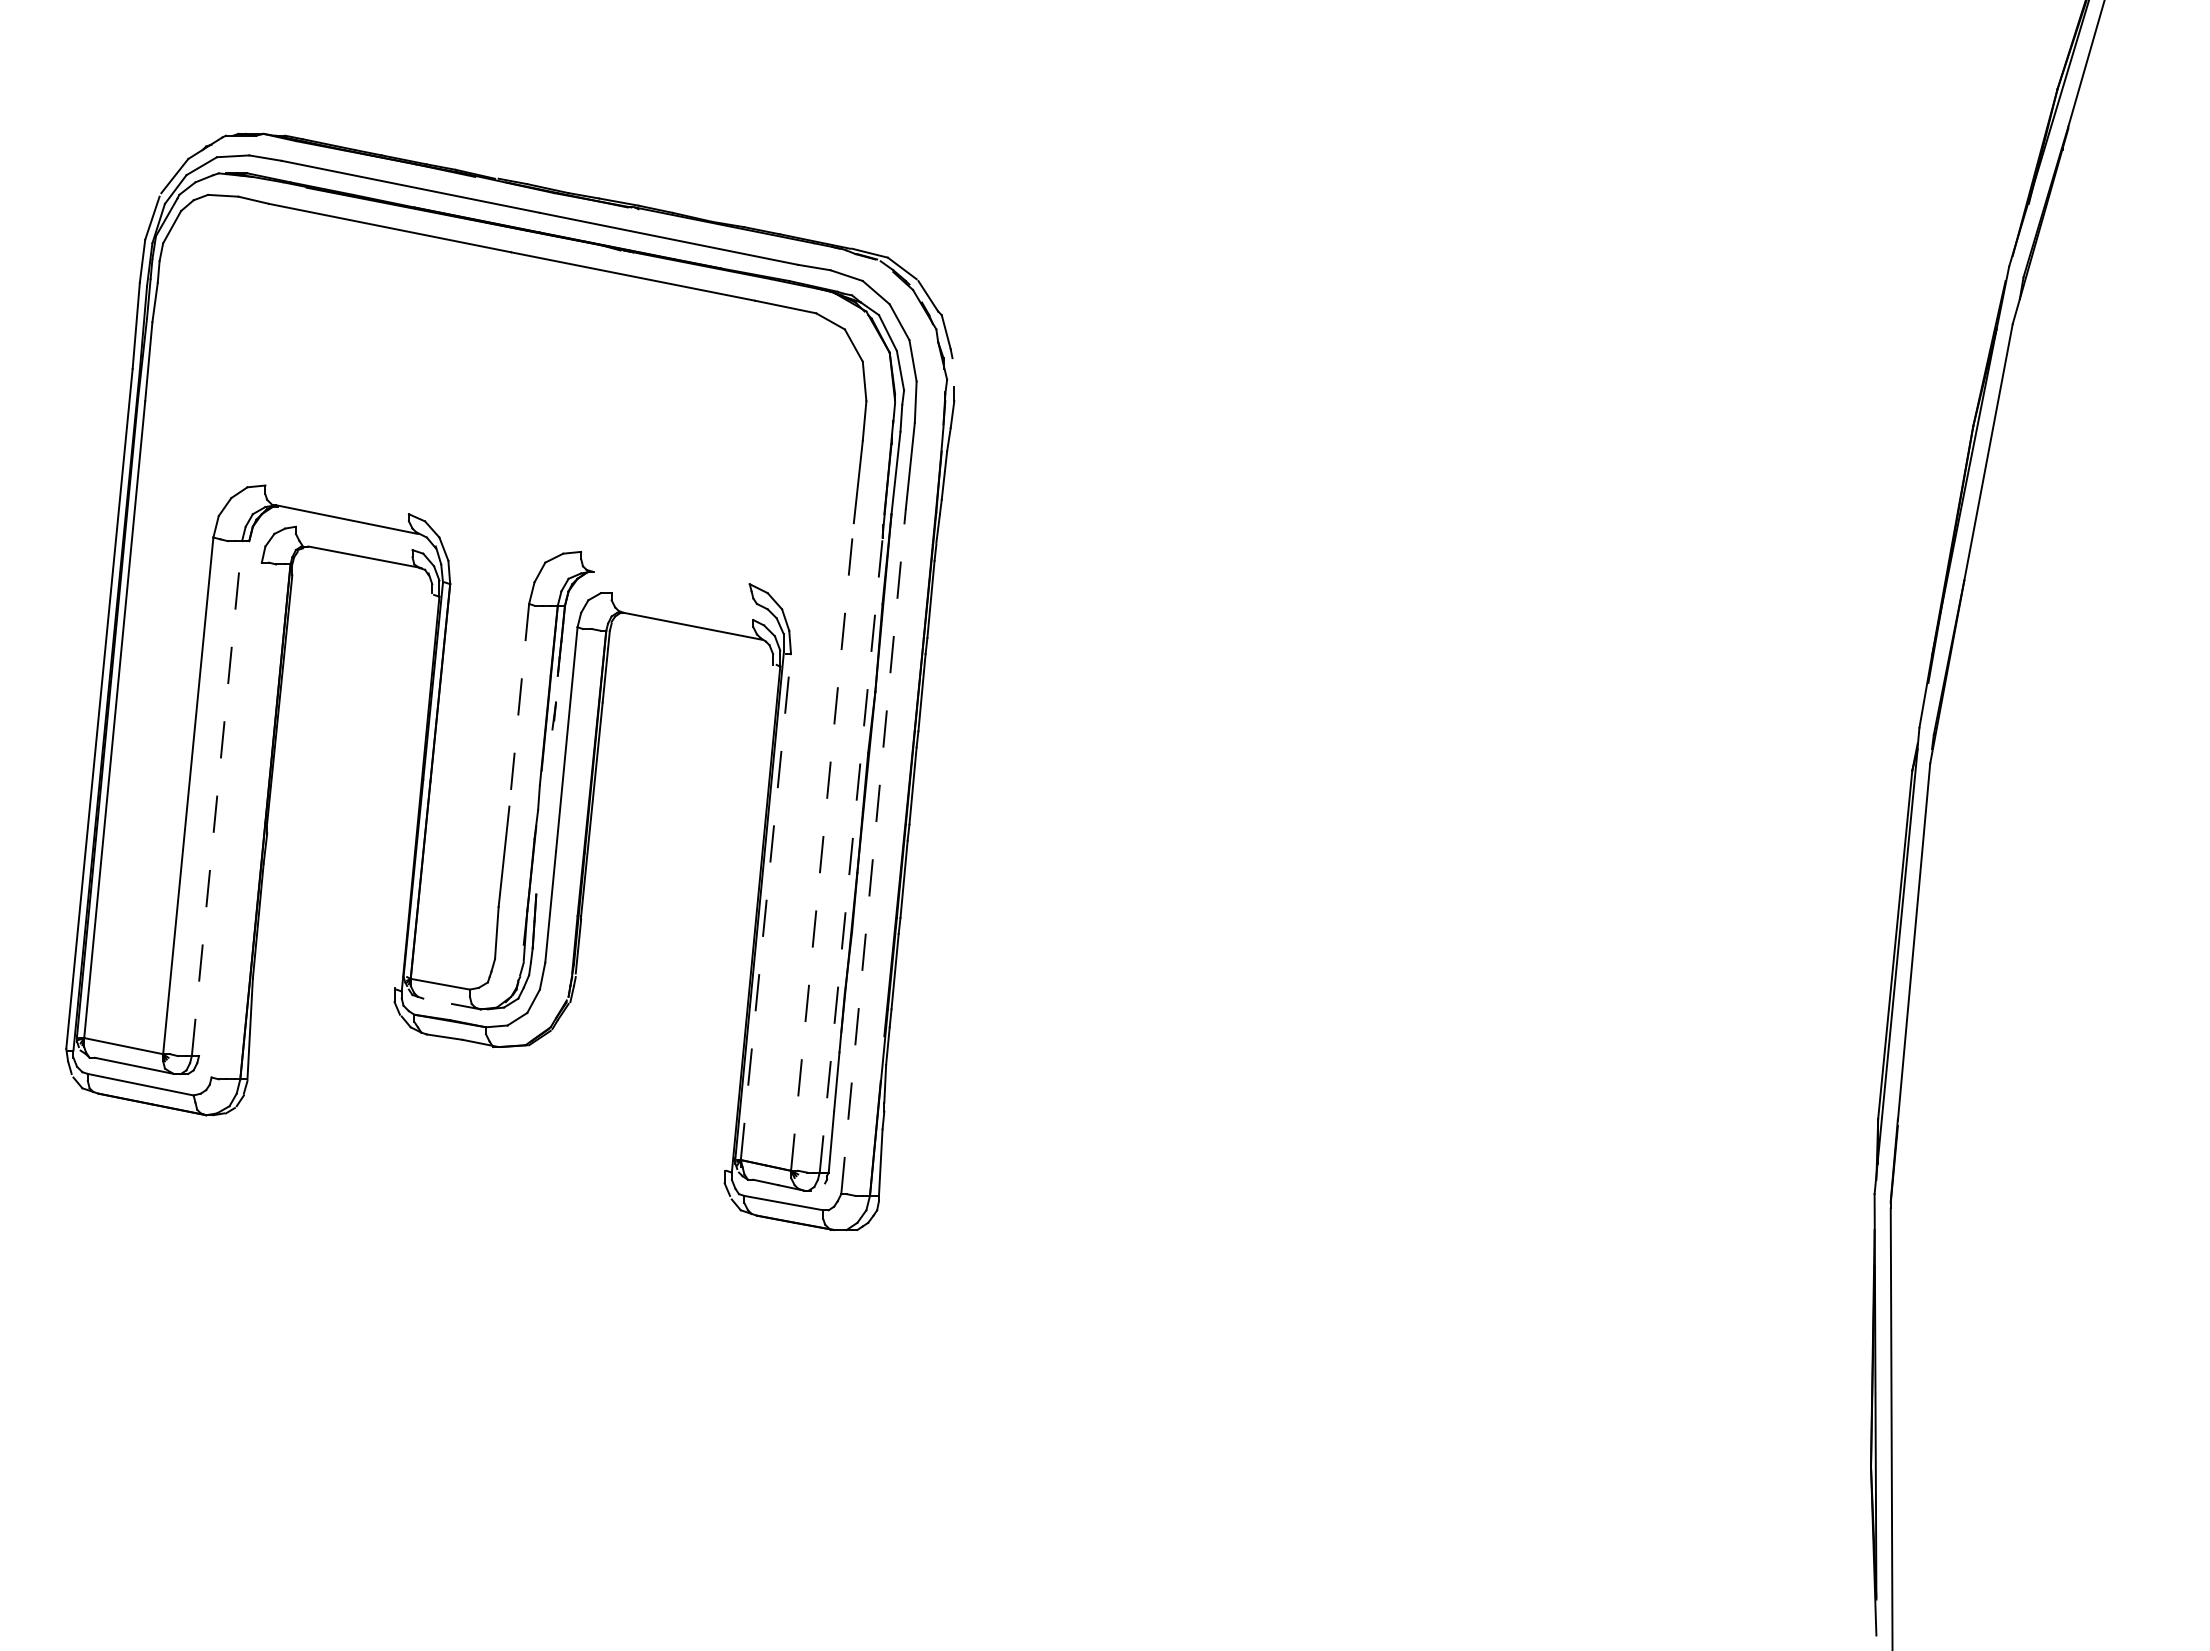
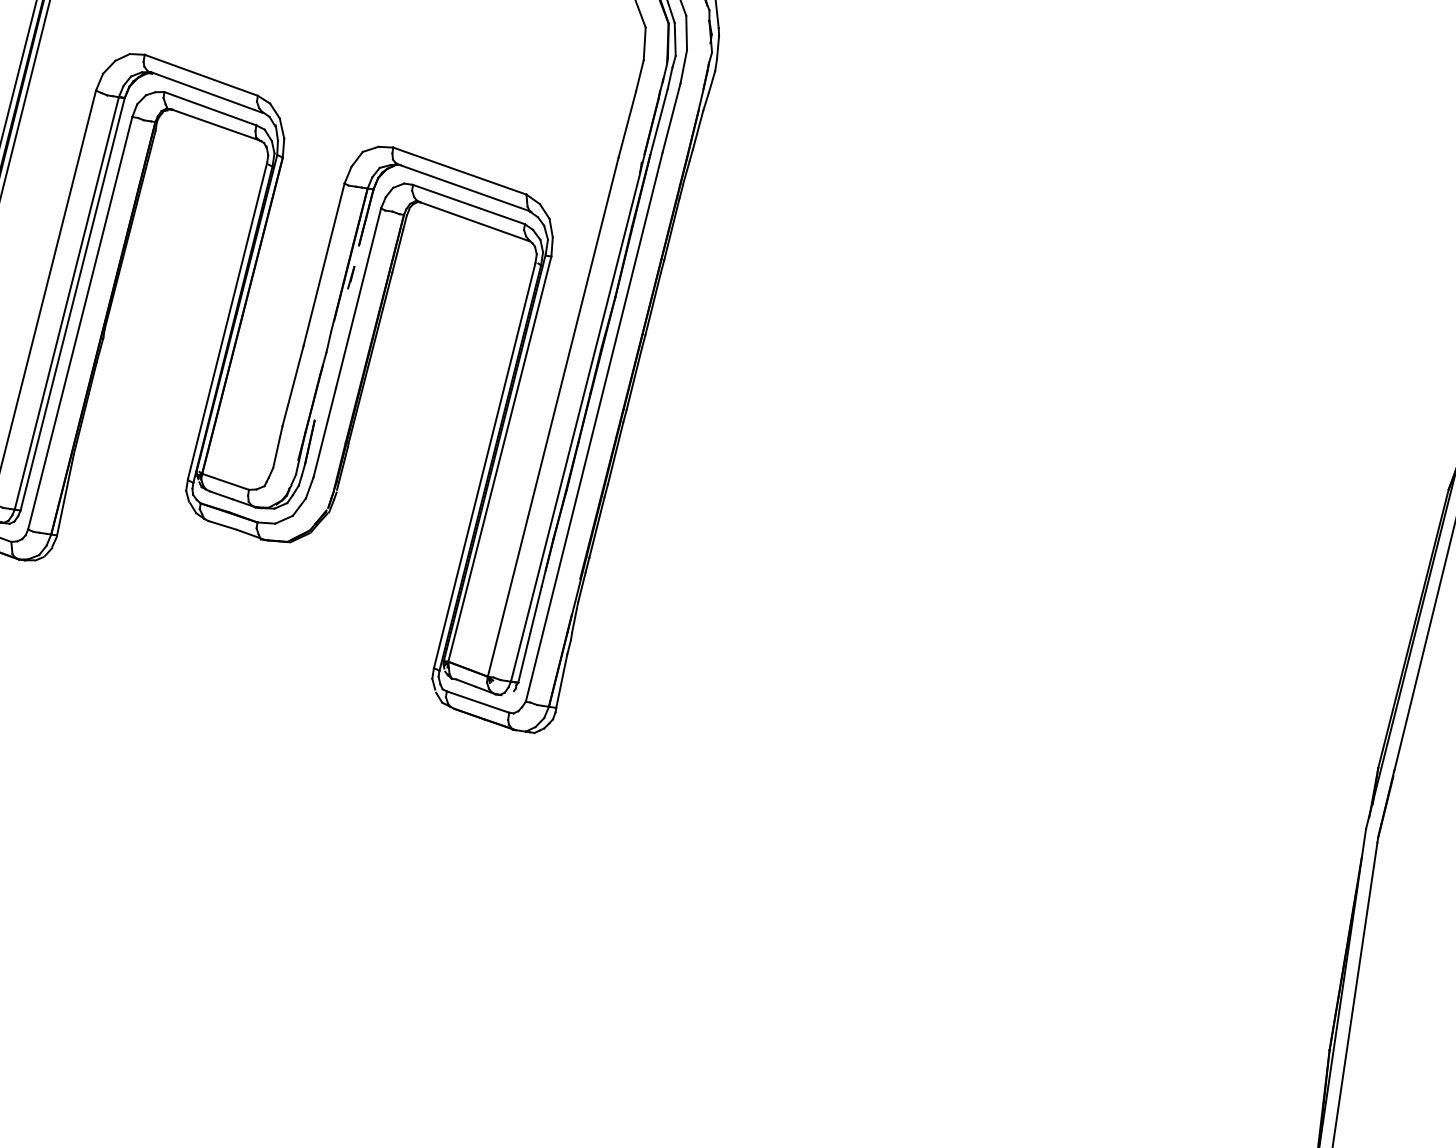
line: (953, 372) -> (718, 47), added
line: (336, 499) -> (200, 74), added
line: (353, 538) -> (209, 108), added
line: (665, 567) -> (459, 170), added
line: (674, 587) -> (464, 188), added
line: (682, 606) -> (468, 204), added
line: (519, 705) -> (324, 264), dashed -> solid
line: (413, 790) -> (227, 320), added
line: (216, 798) -> (66, 303), dashed -> solid
line: (224, 798) -> (72, 304), added
line: (236, 819) -> (80, 322), added
line: (822, 846) -> (553, 416), dashed -> solid
line: (873, 851) -> (594, 427), dashed -> solid
line: (851, 855) -> (575, 427), dashed -> solid
line: (765, 906) -> (499, 458), dashed -> solid
line: (748, 917) -> (484, 465), added
line: (437, 1000) -> (221, 494), added

